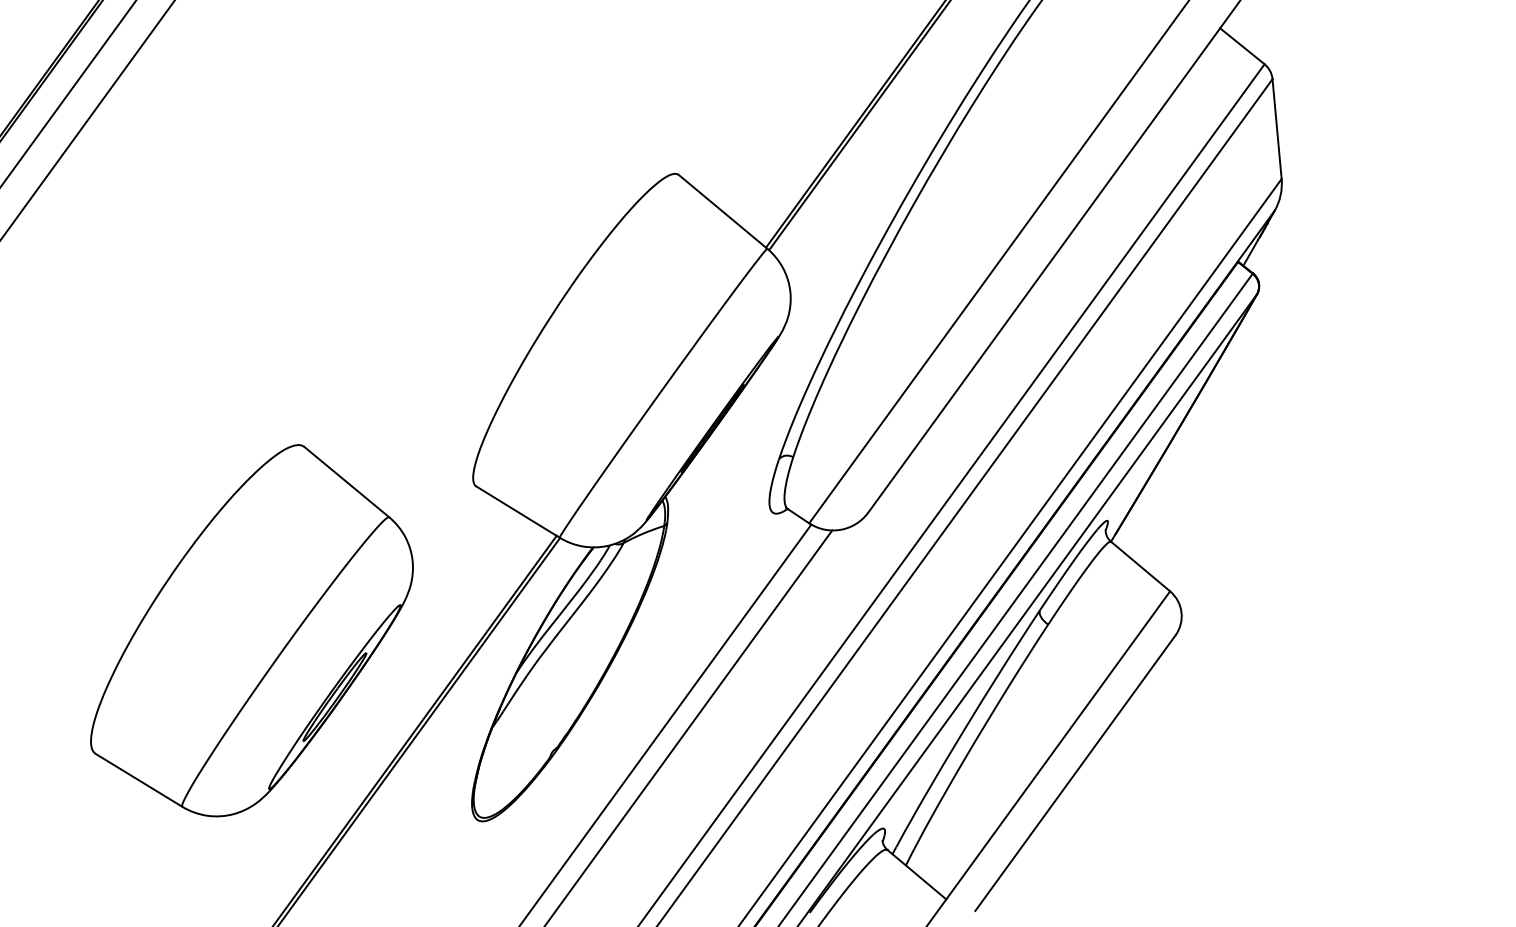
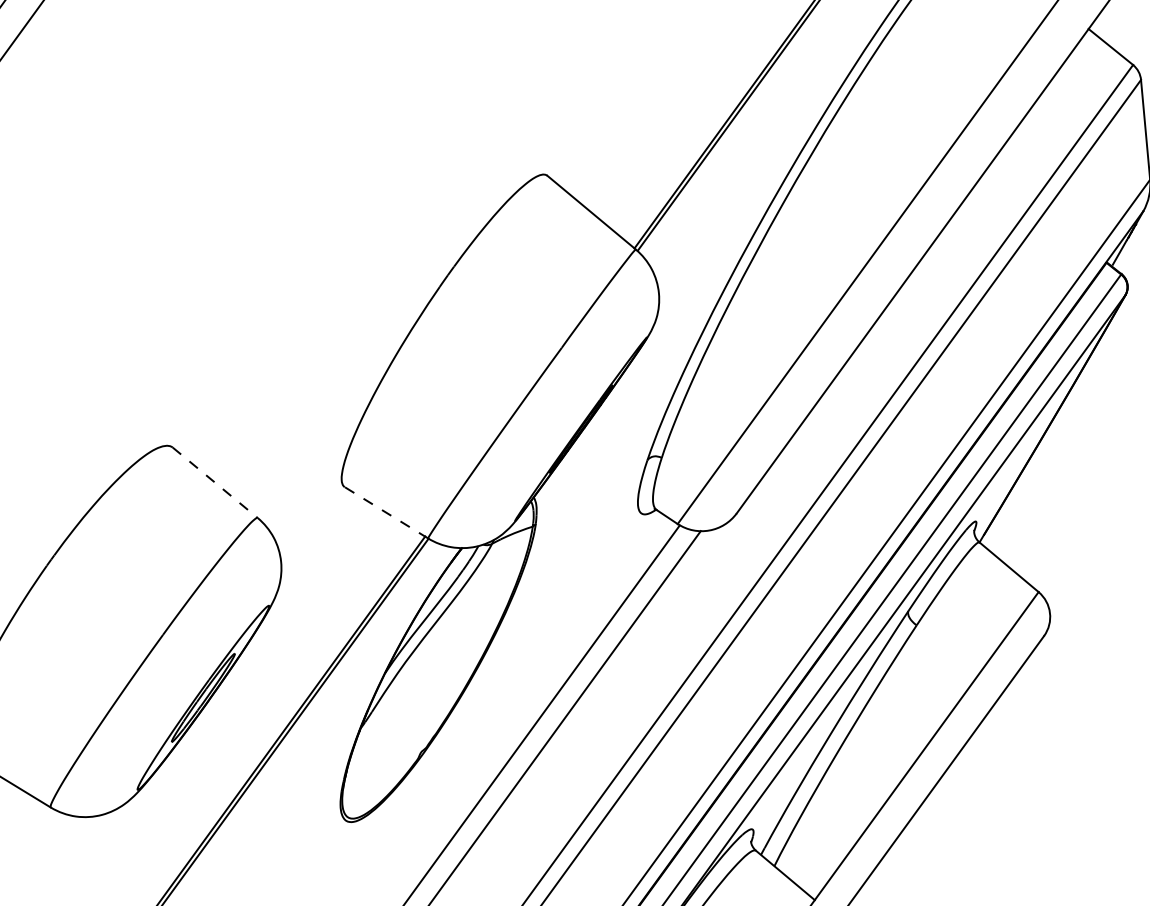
line: (347, 482) -> (216, 483), solid -> dashed
line: (518, 512) -> (387, 513), solid -> dashed

